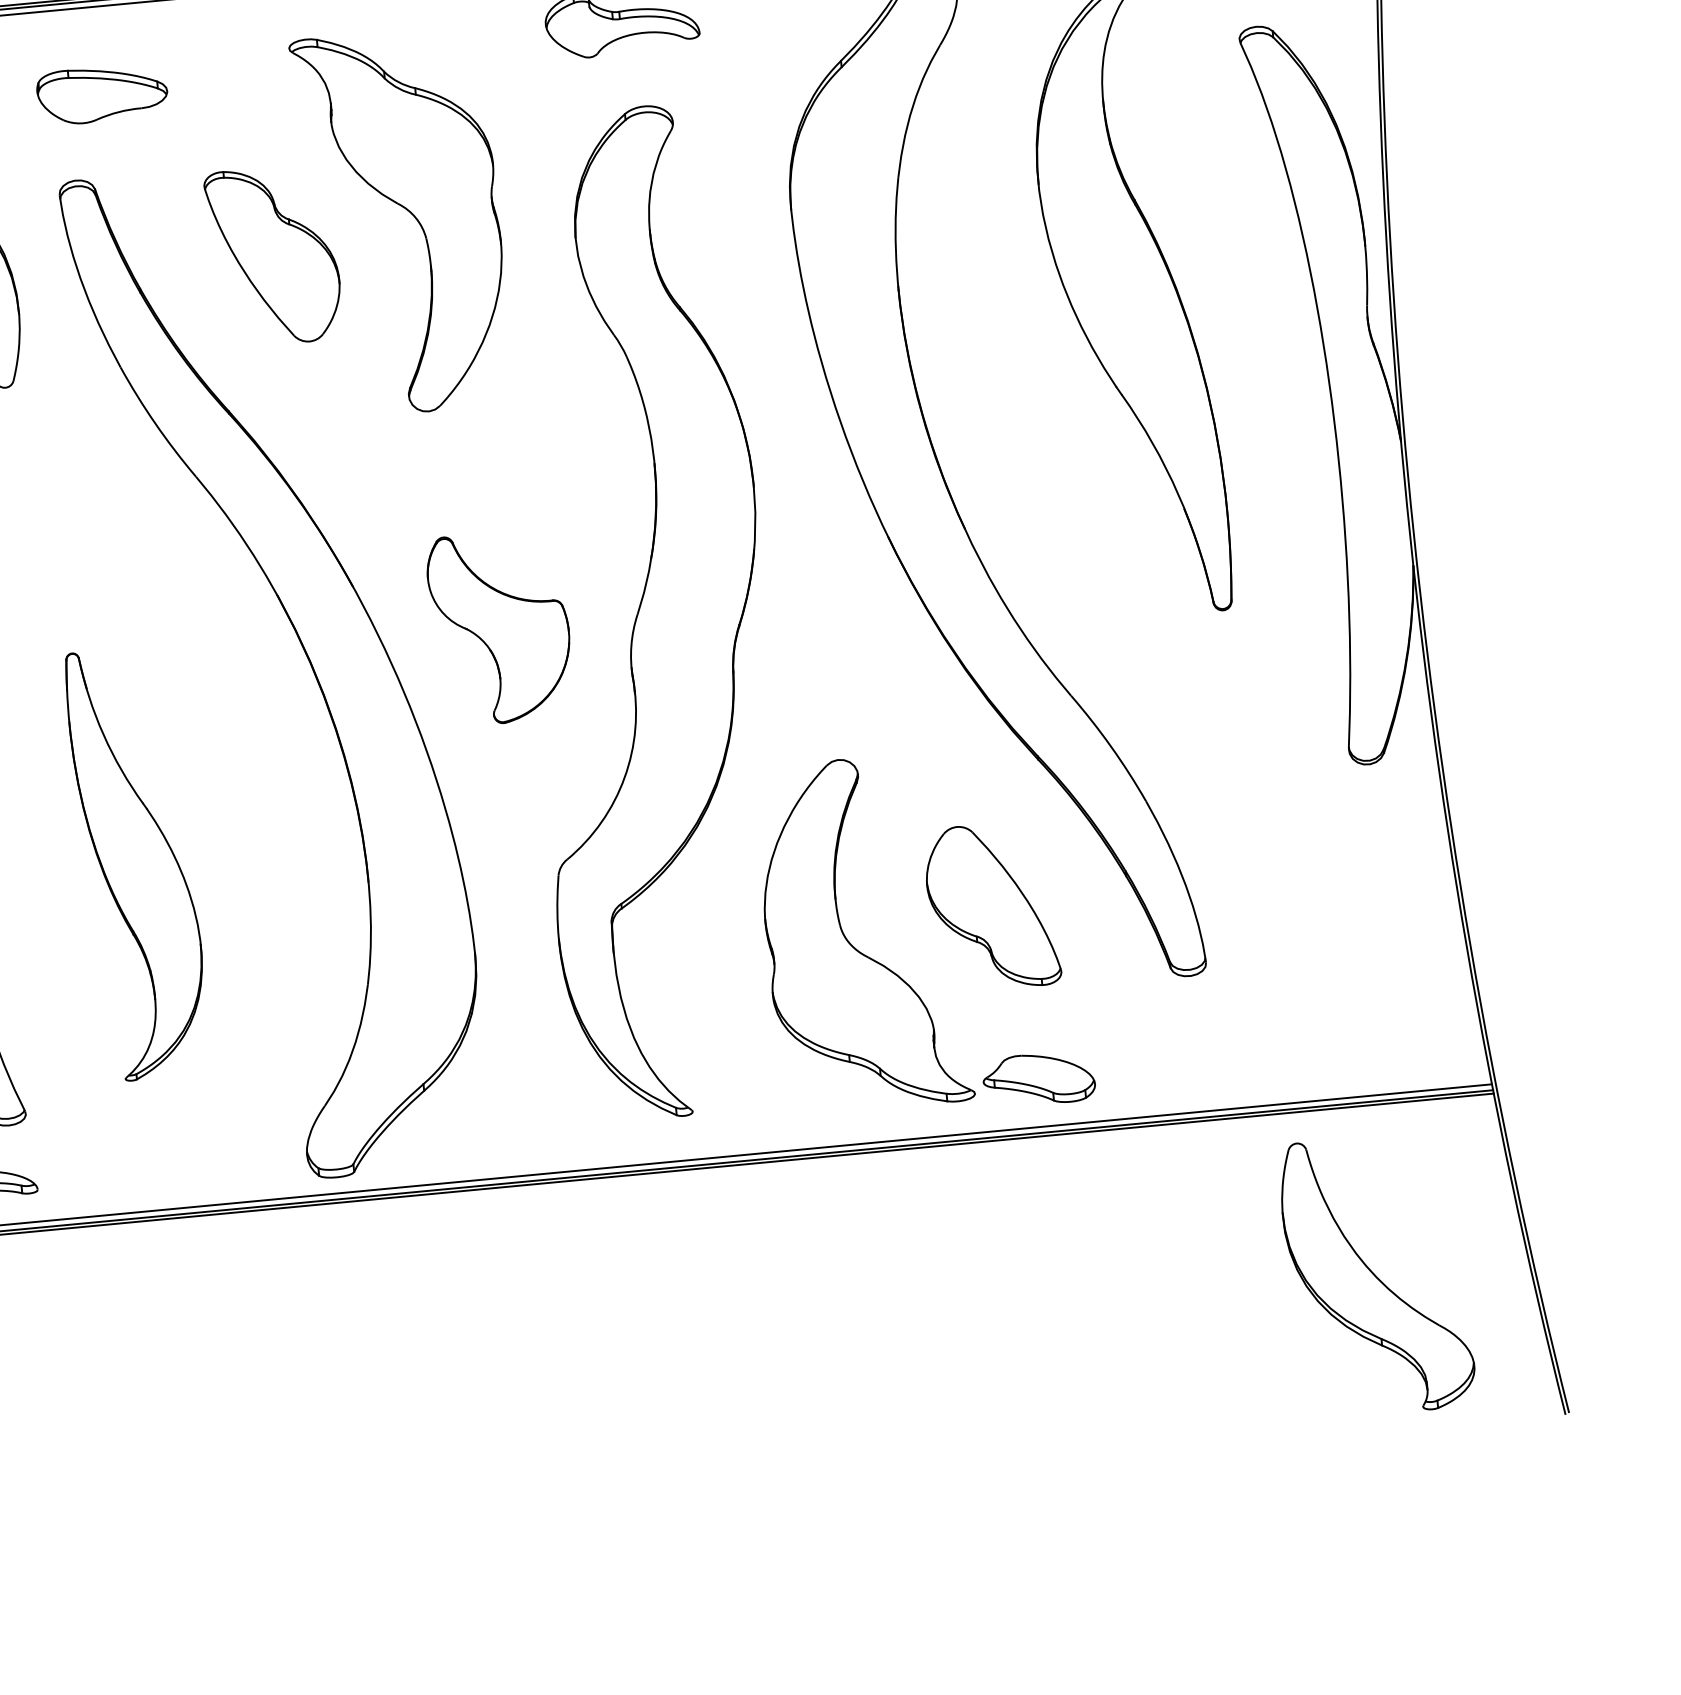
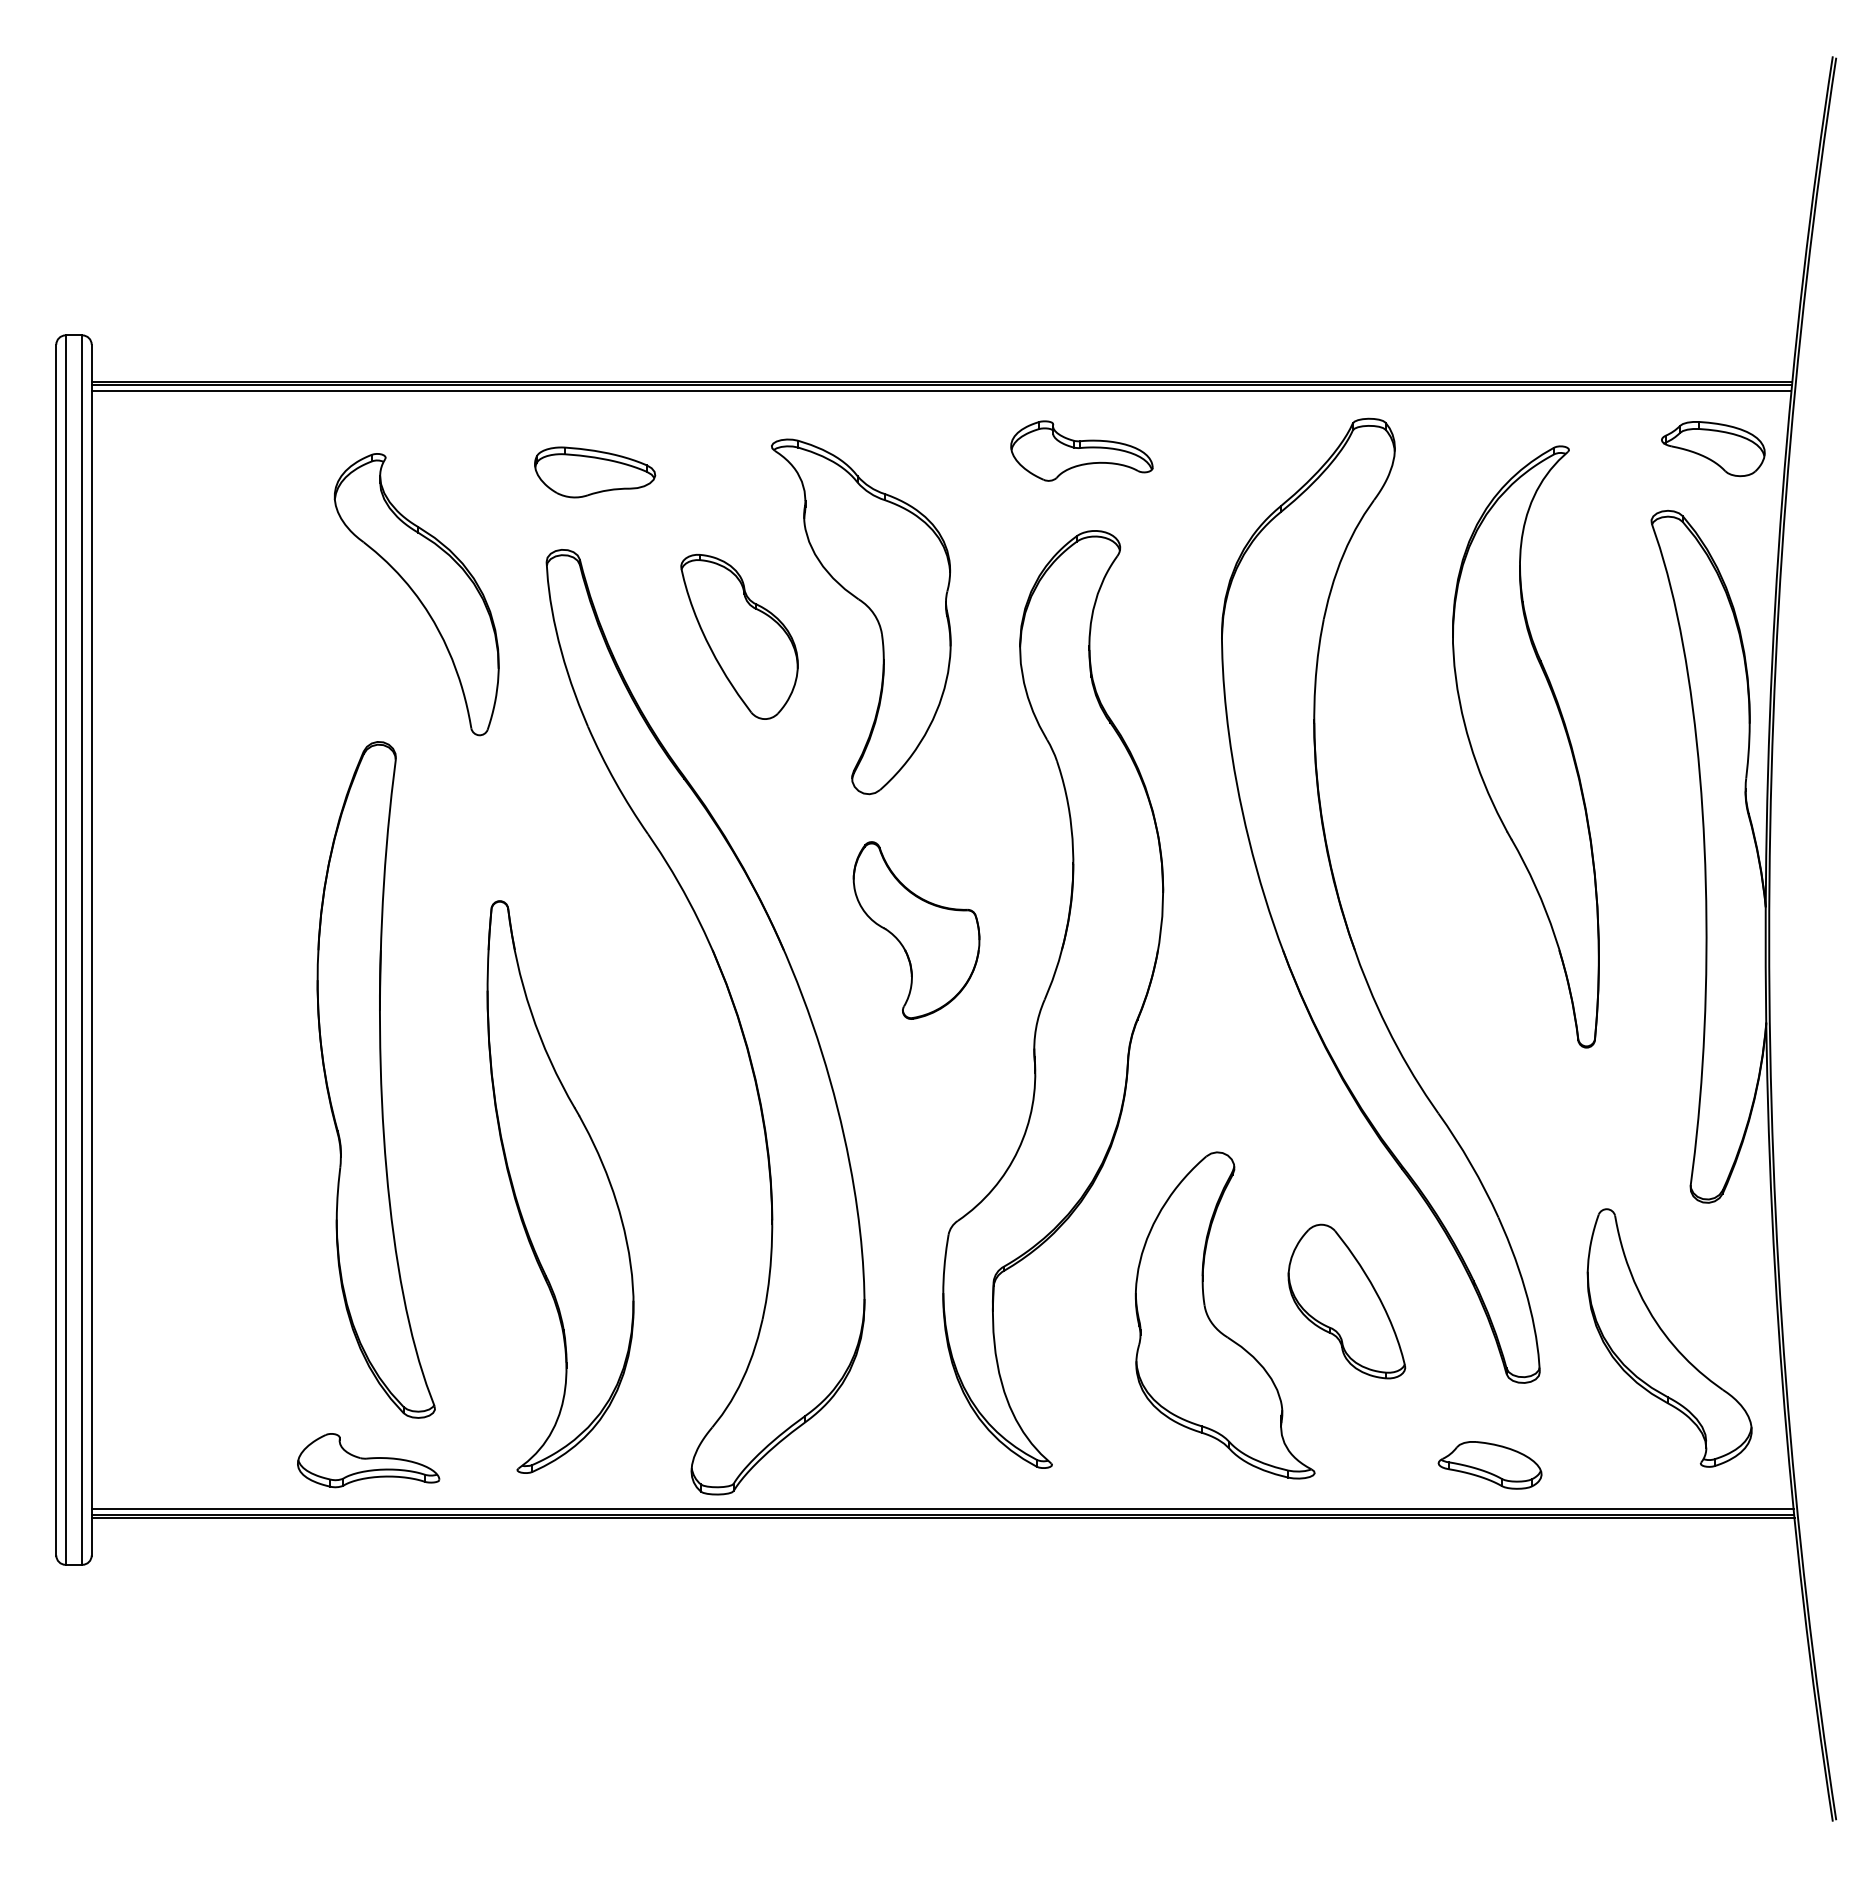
part: (500, 627) -> (916, 930), moved
part: (137, 863) -> (560, 1186), size x1.43
part: (1038, 1079) -> (1489, 1465), moved
part: (1376, 1274) -> (1669, 1337), moved

